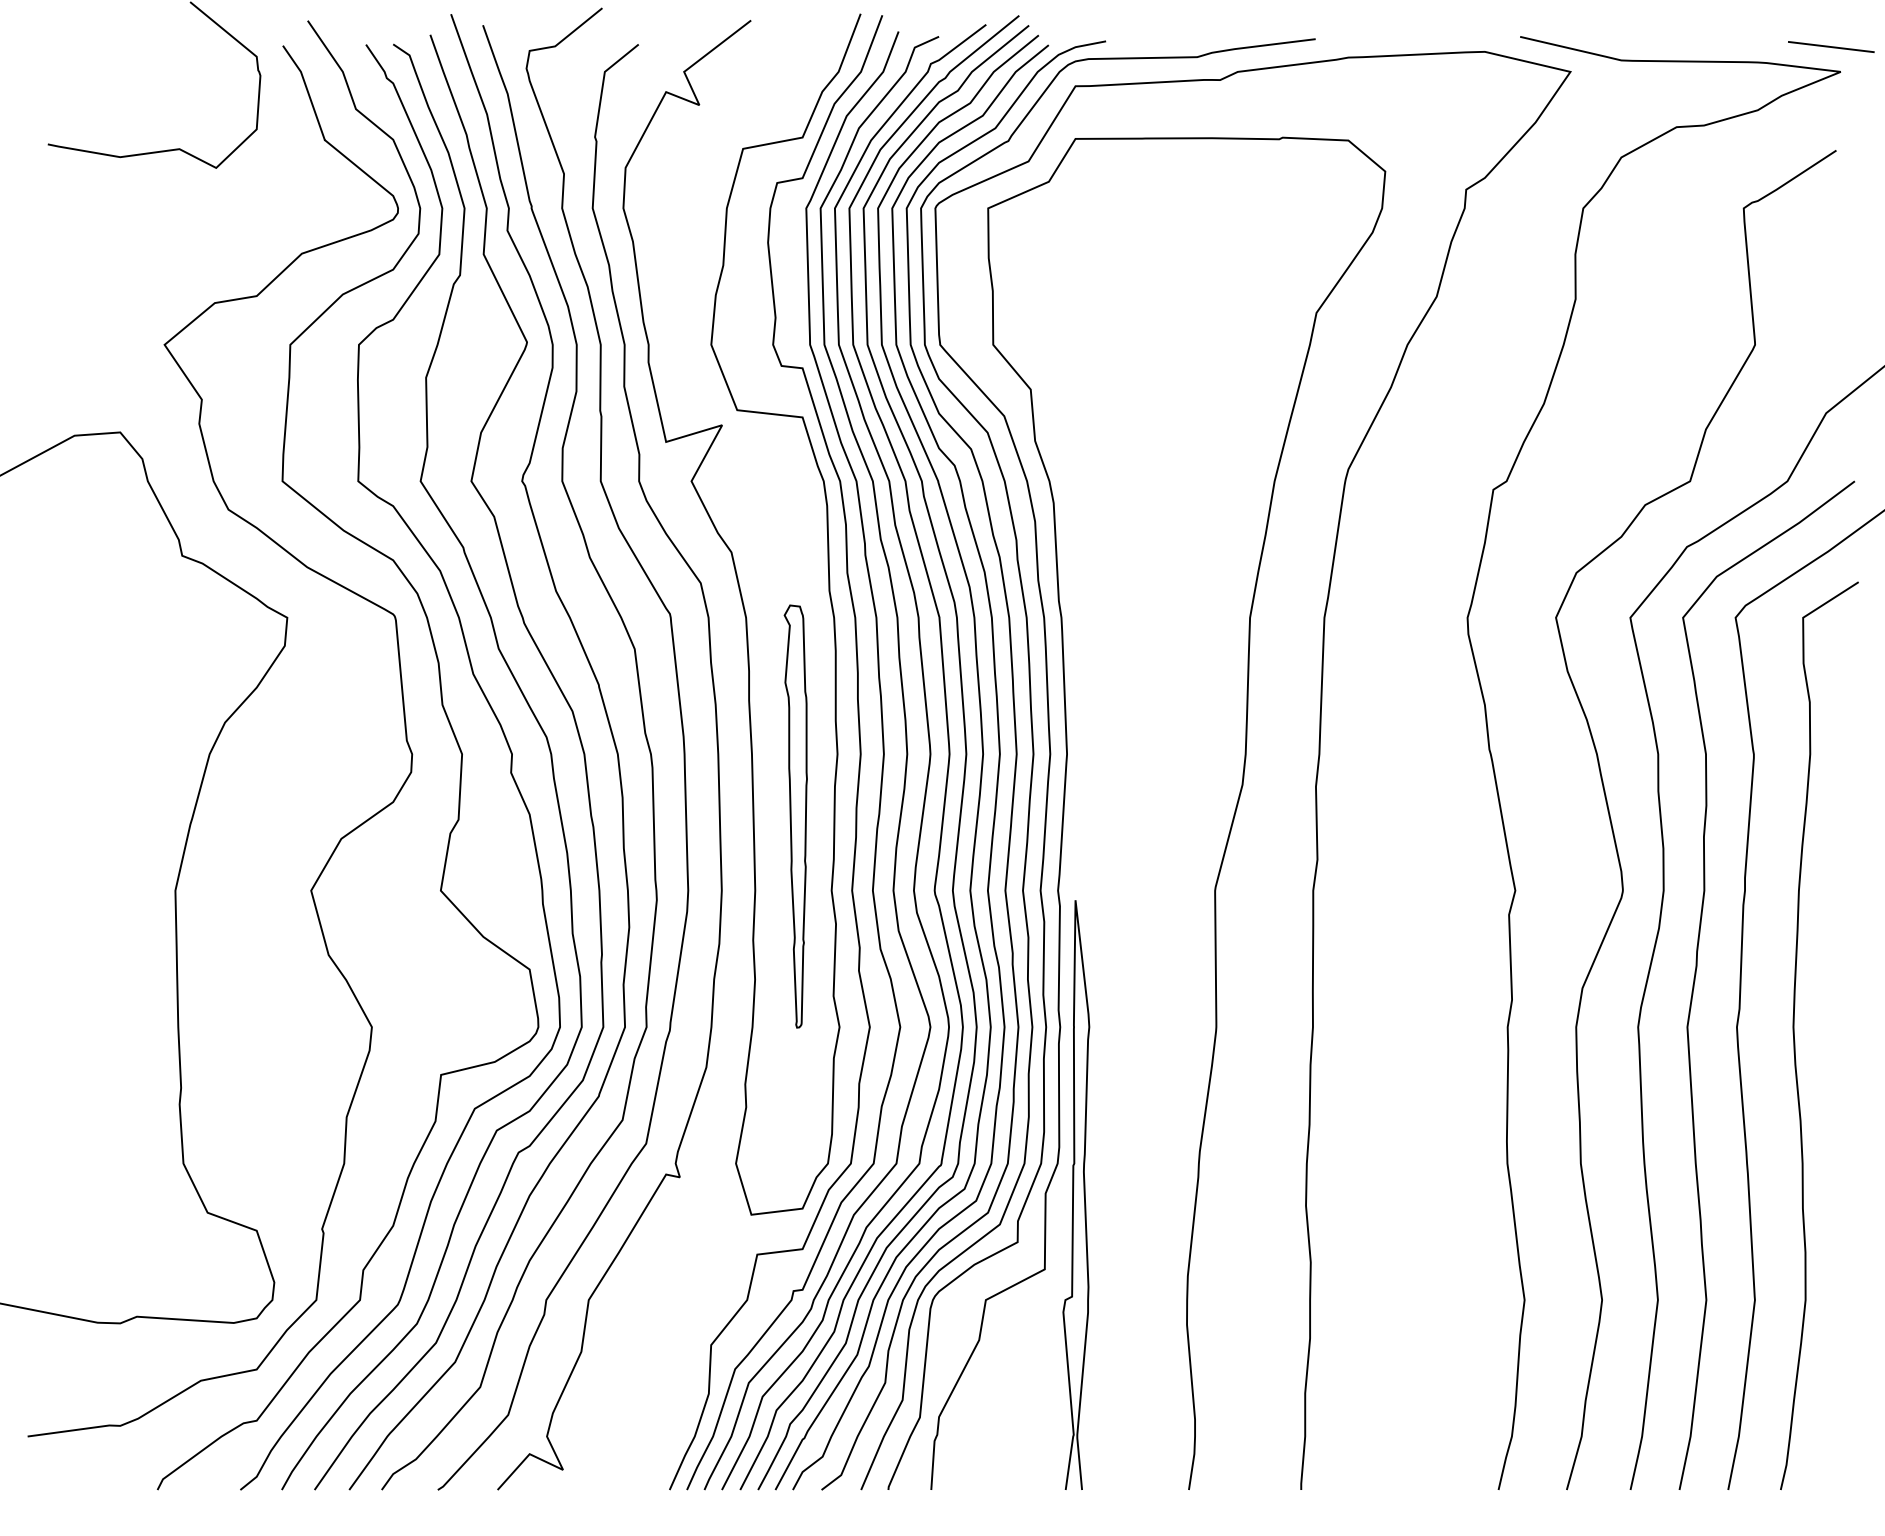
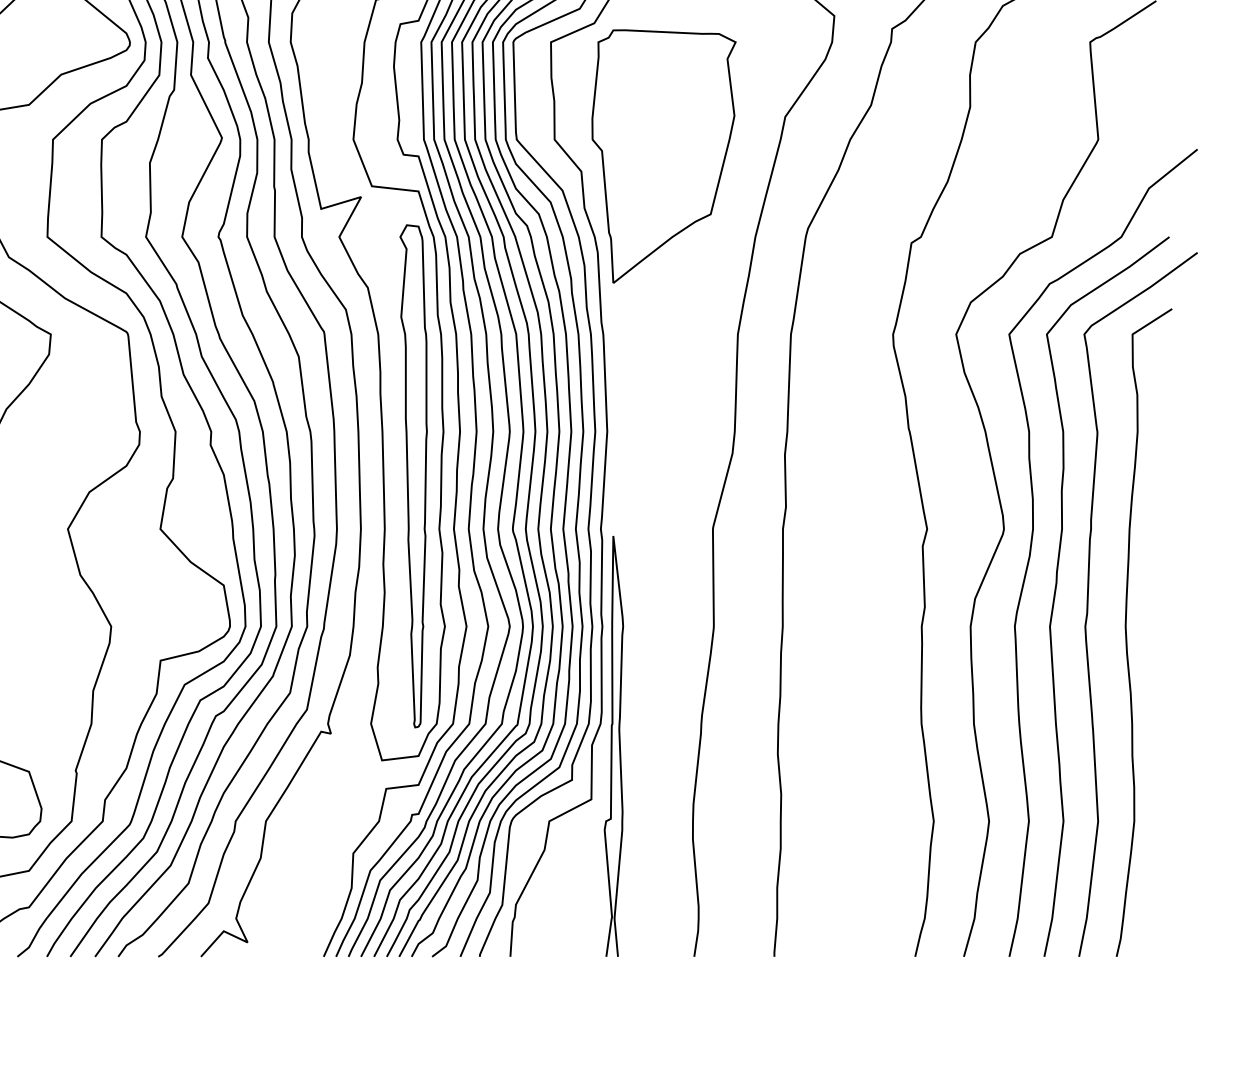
part: (1146, 368) -> (663, 156), added
part: (795, 816) -> (413, 476), size x1.67

